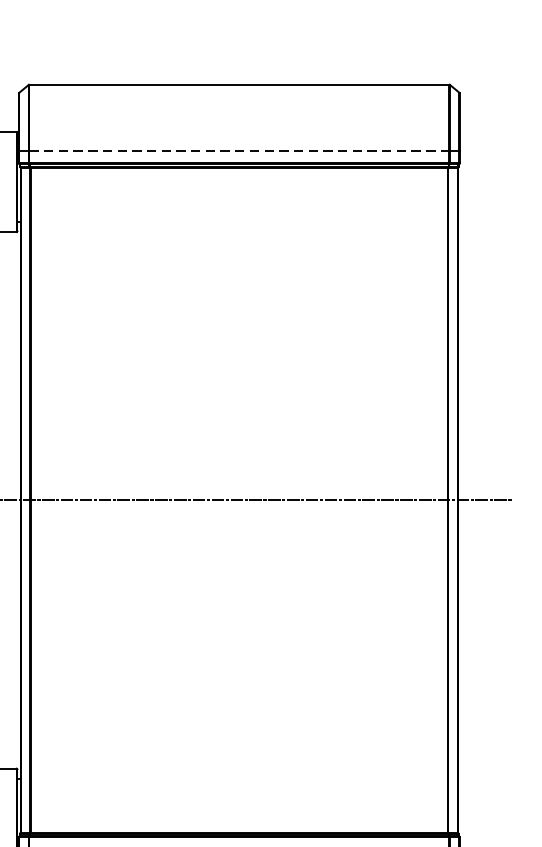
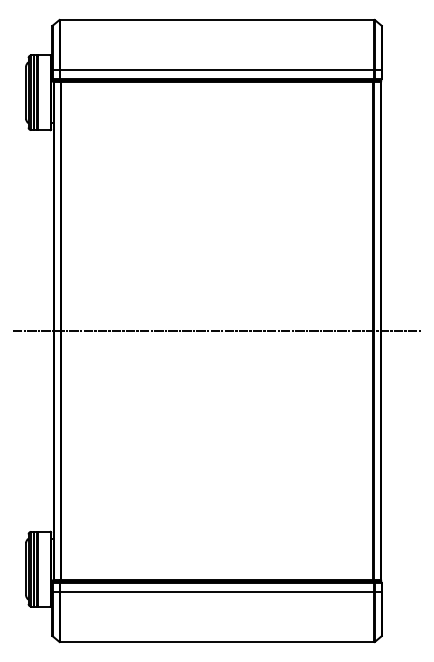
line: (239, 151) -> (217, 69), dashed -> solid

